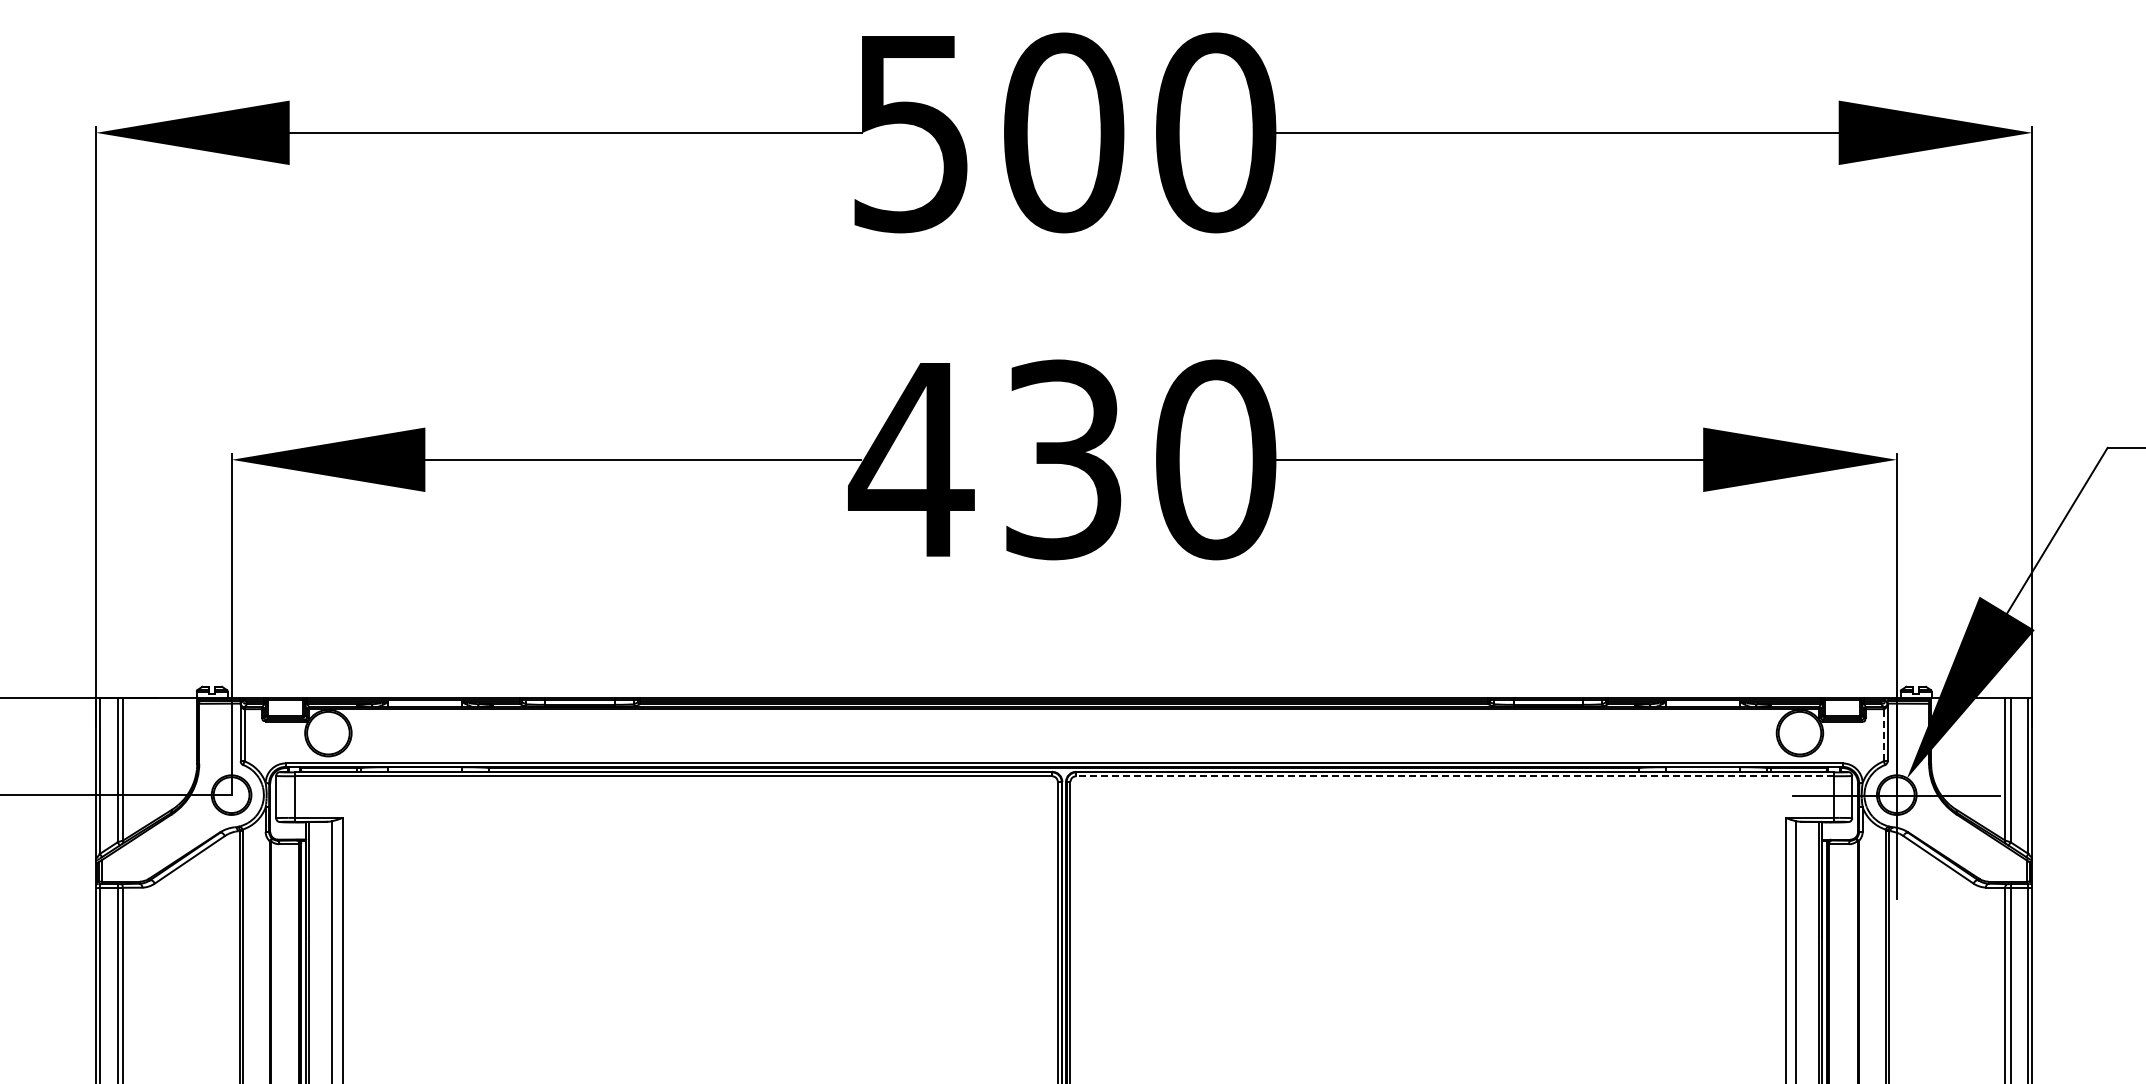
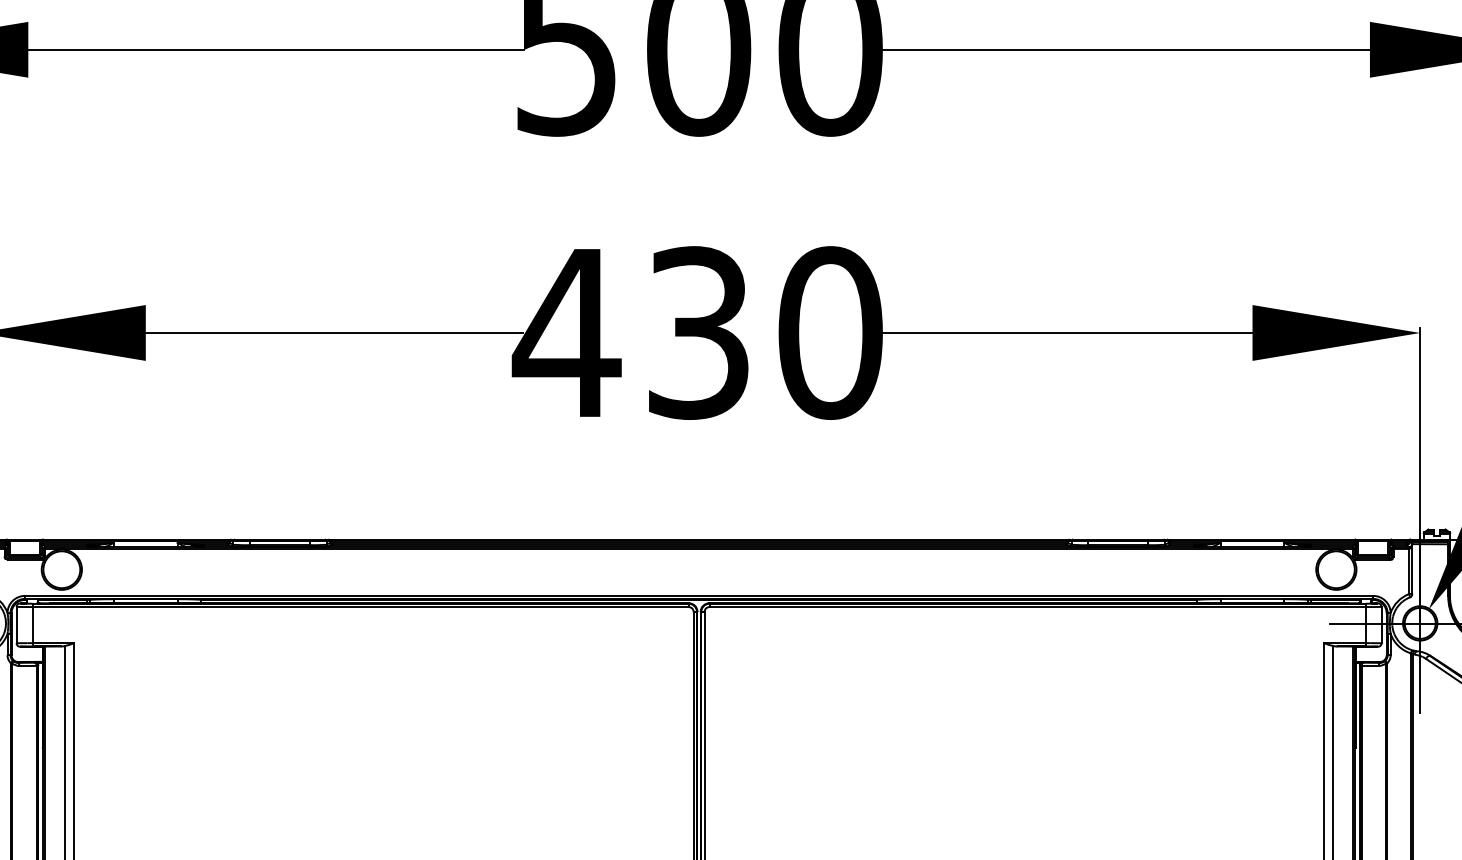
line: (1883, 734) -> (1408, 570), dashed -> solid
line: (1455, 776) -> (1038, 607), dashed -> solid

